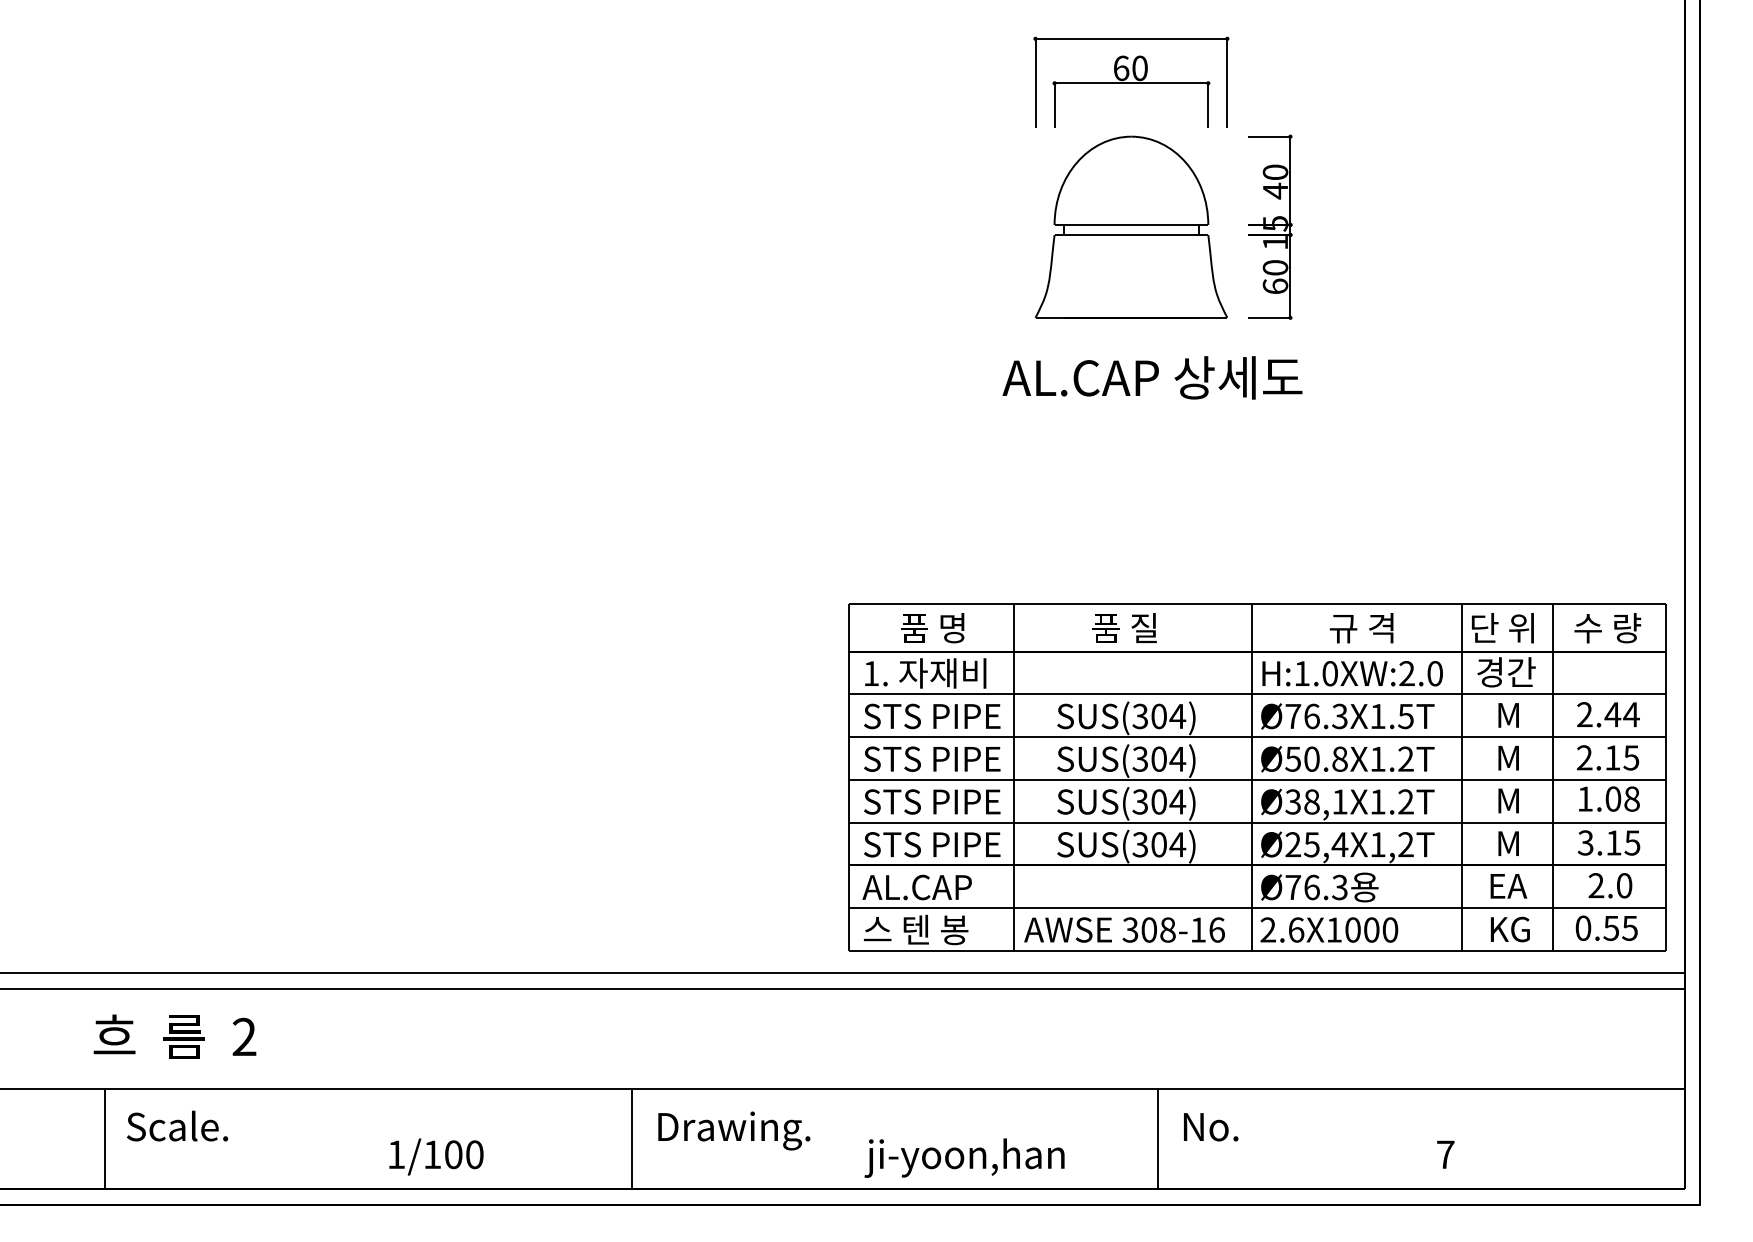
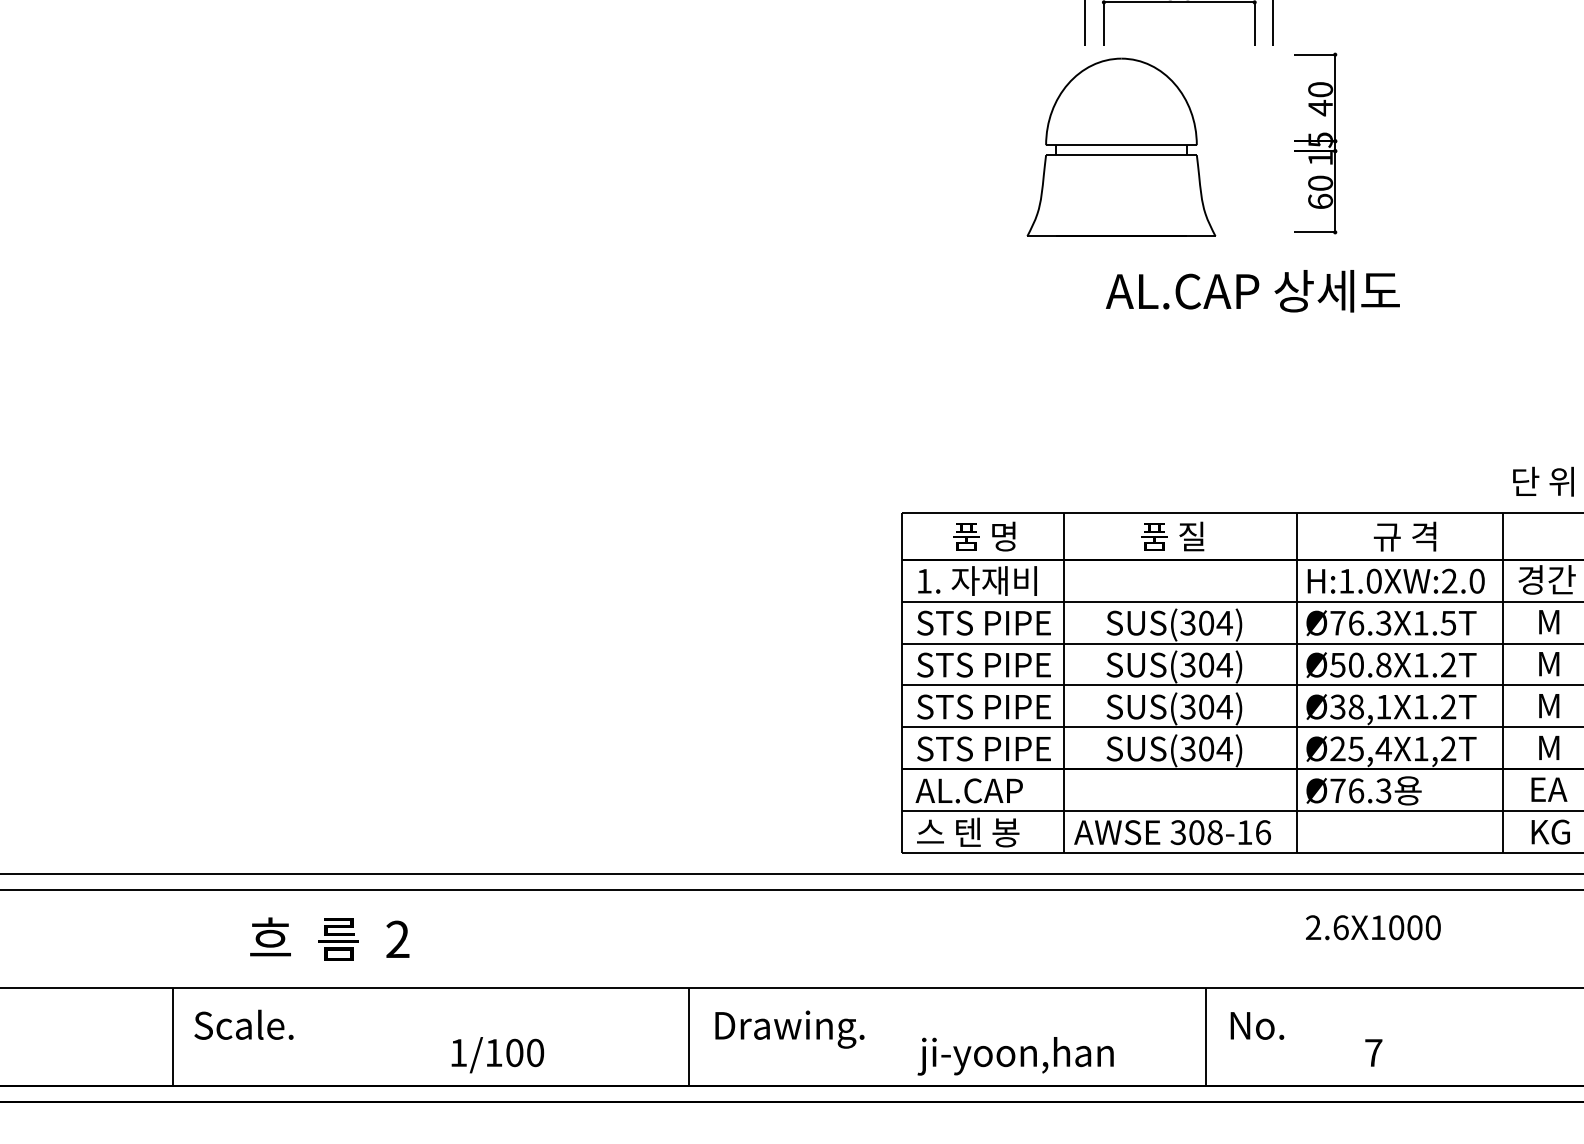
part: (1130, 226) -> (1120, 146), moved
text: (1152, 377) -> (1252, 290), moved
text: (1502, 628) -> (1543, 482), moved
text: (1329, 929) -> (1373, 927), moved
text: (174, 1036) -> (329, 938), moved
text: (1445, 1154) -> (1373, 1052), moved

